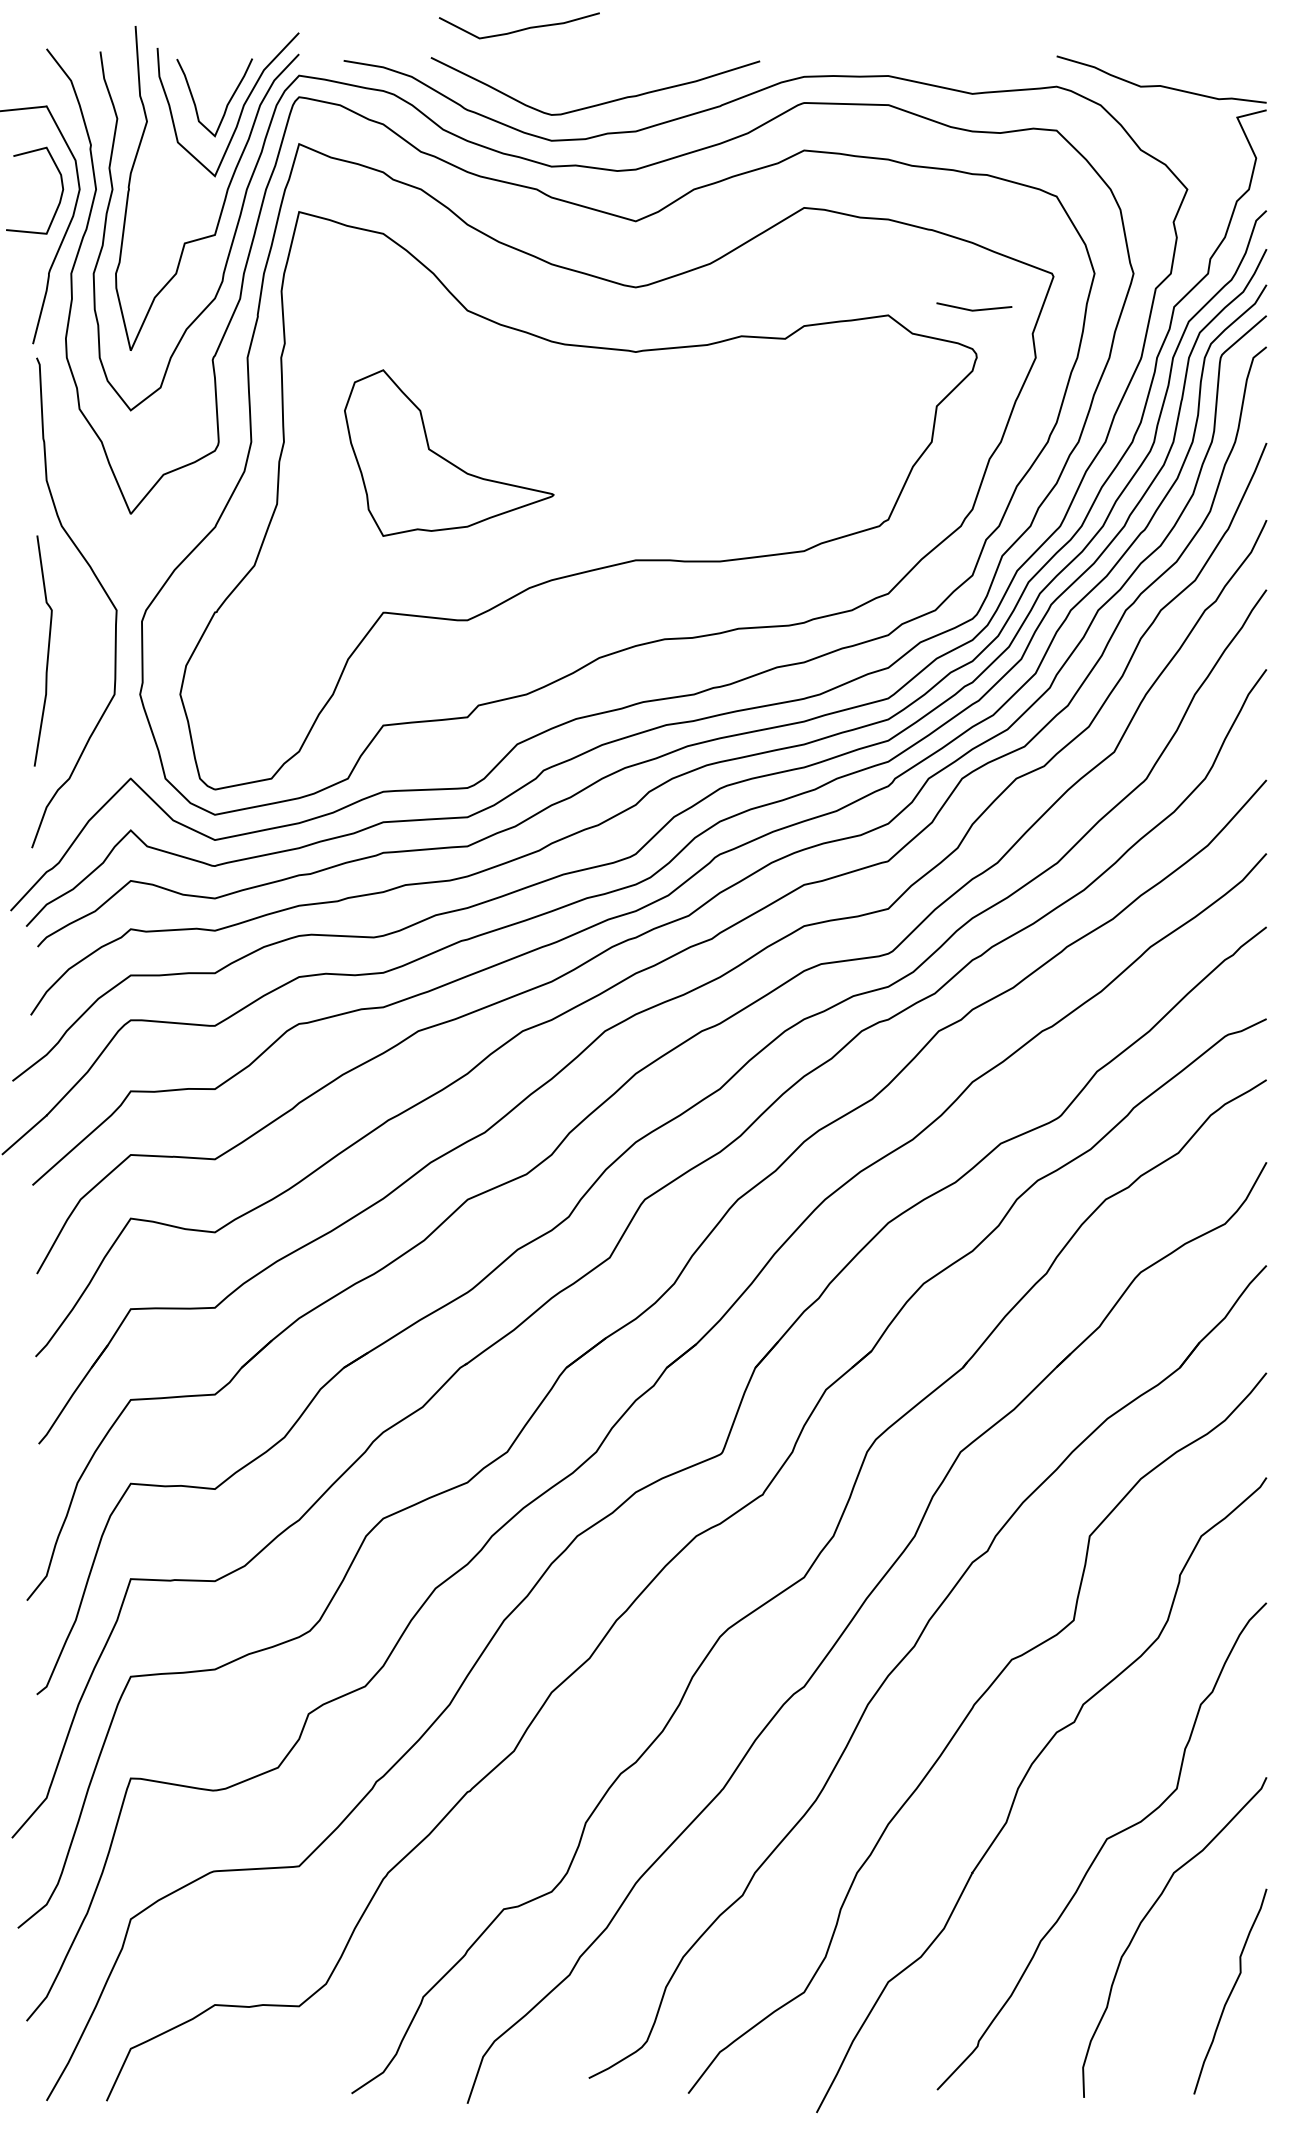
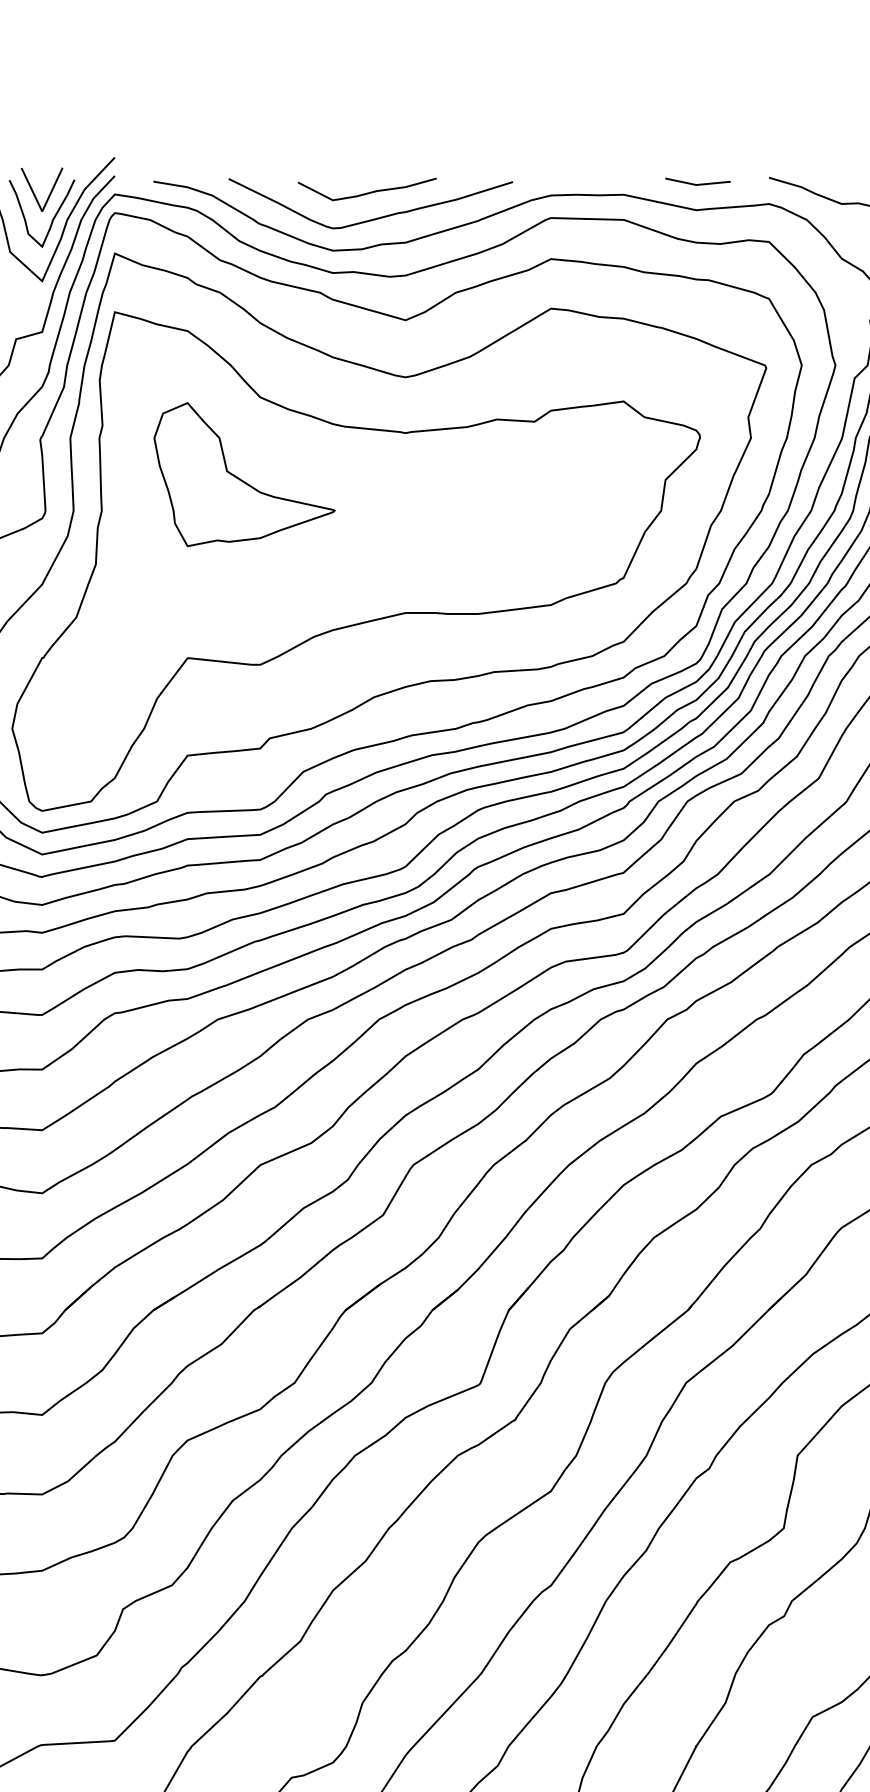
curve: (519, 29) -> (367, 192), moved
line: (205, 72) -> (34, 191), added
line: (974, 309) -> (698, 183), moved
part: (445, 458) -> (241, 479), moved

